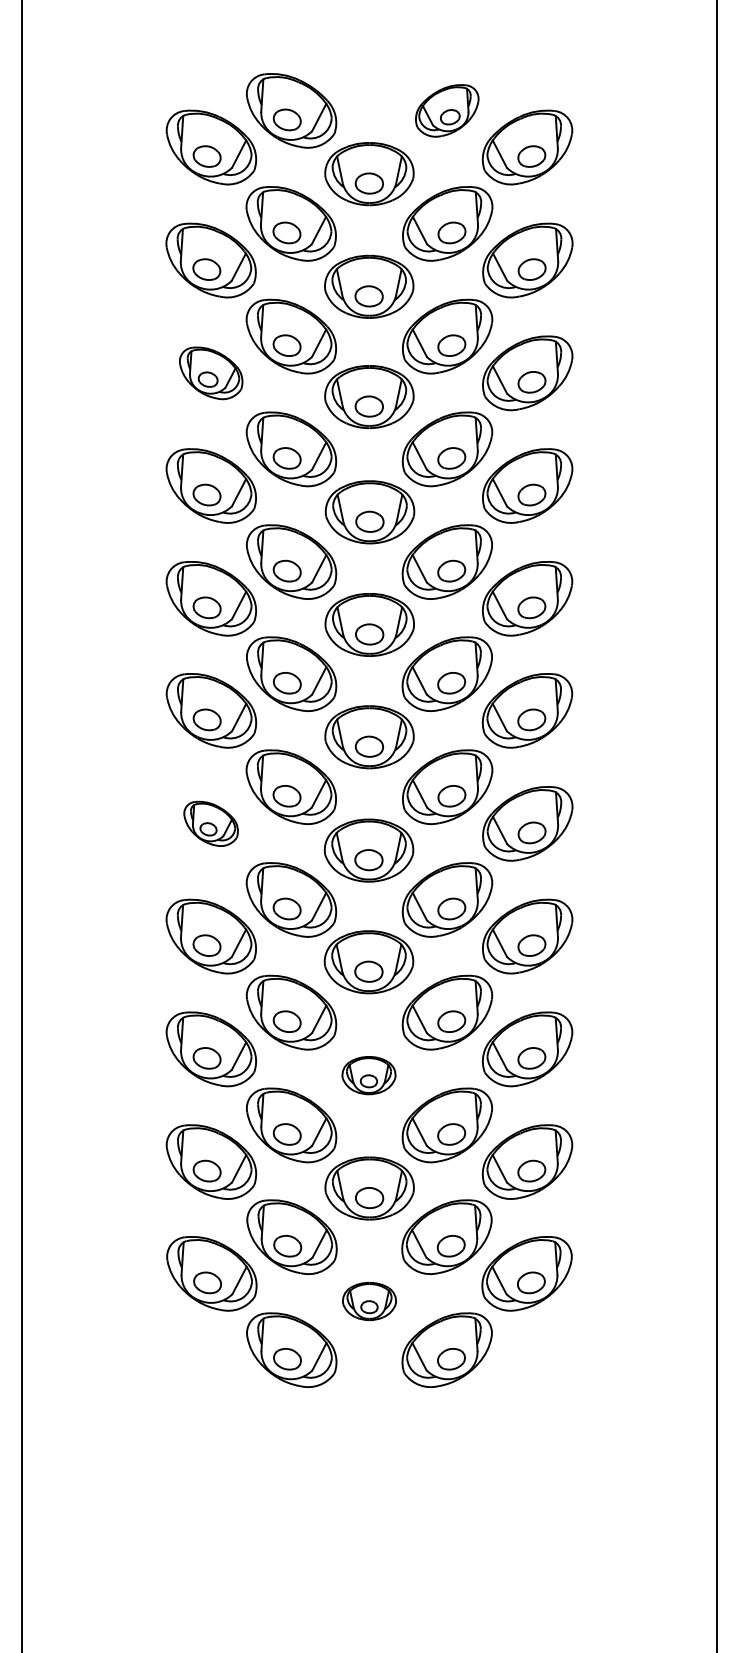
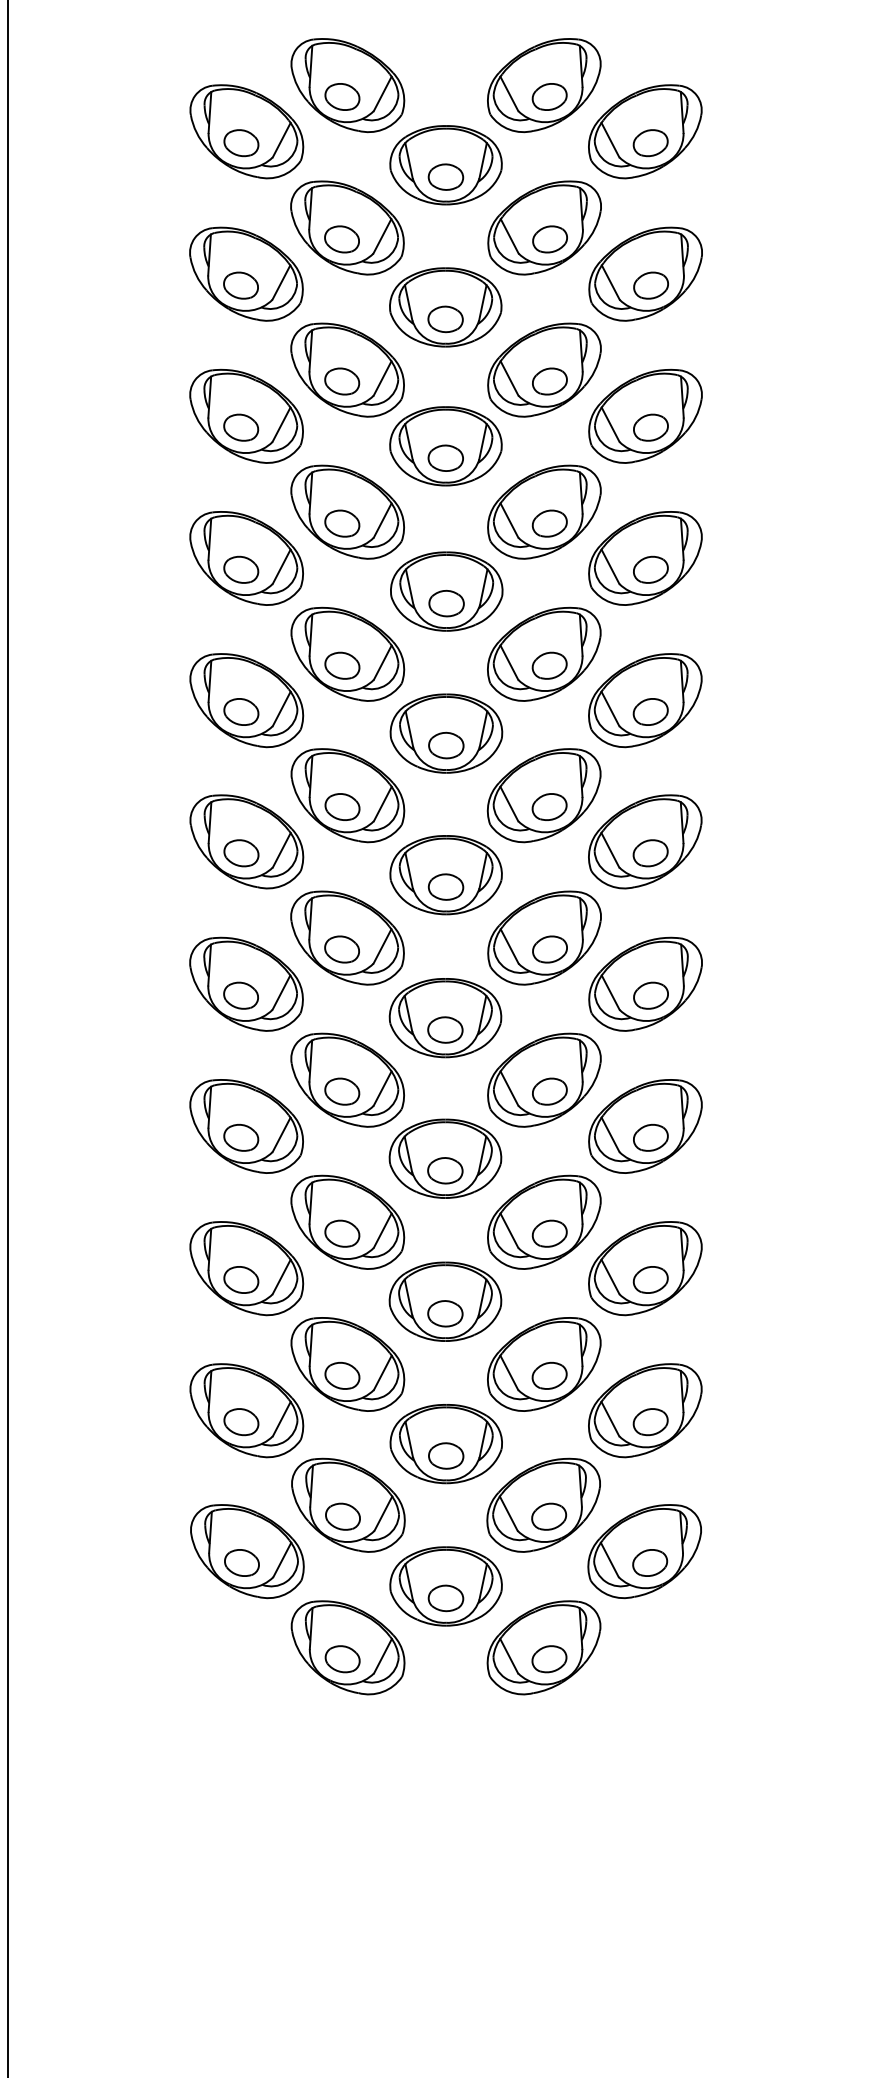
part: (446, 110) -> (543, 85), size x1.43
part: (210, 373) -> (245, 416), size x1.43
part: (210, 823) -> (245, 983), size x1.67
part: (368, 1075) -> (444, 1301), size x1.67
part: (369, 1301) -> (446, 1586), size x1.67

